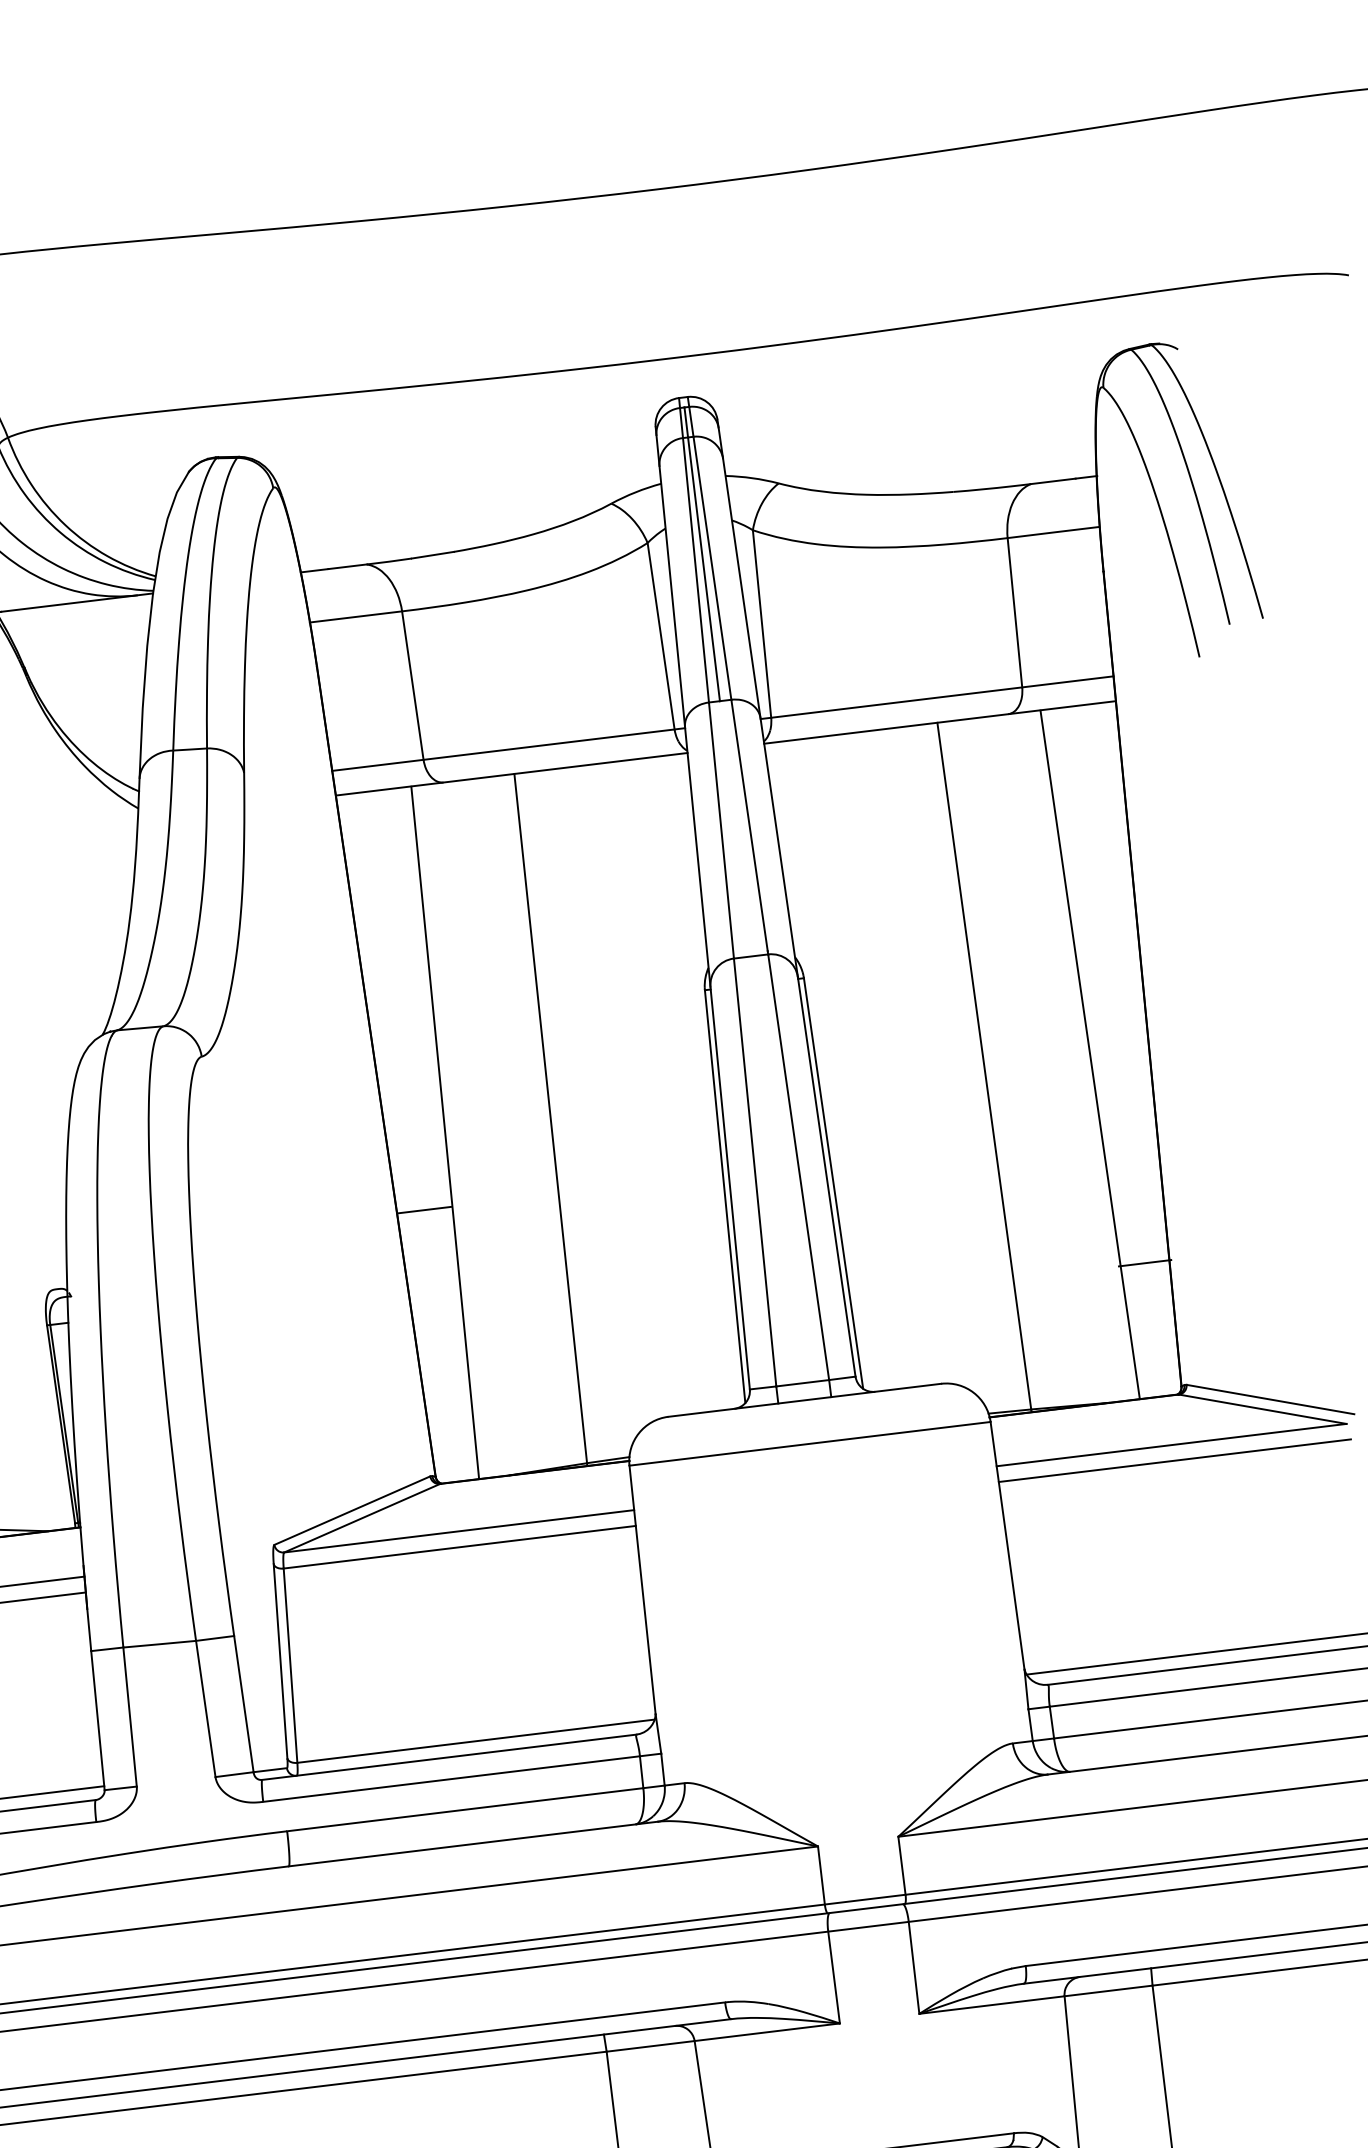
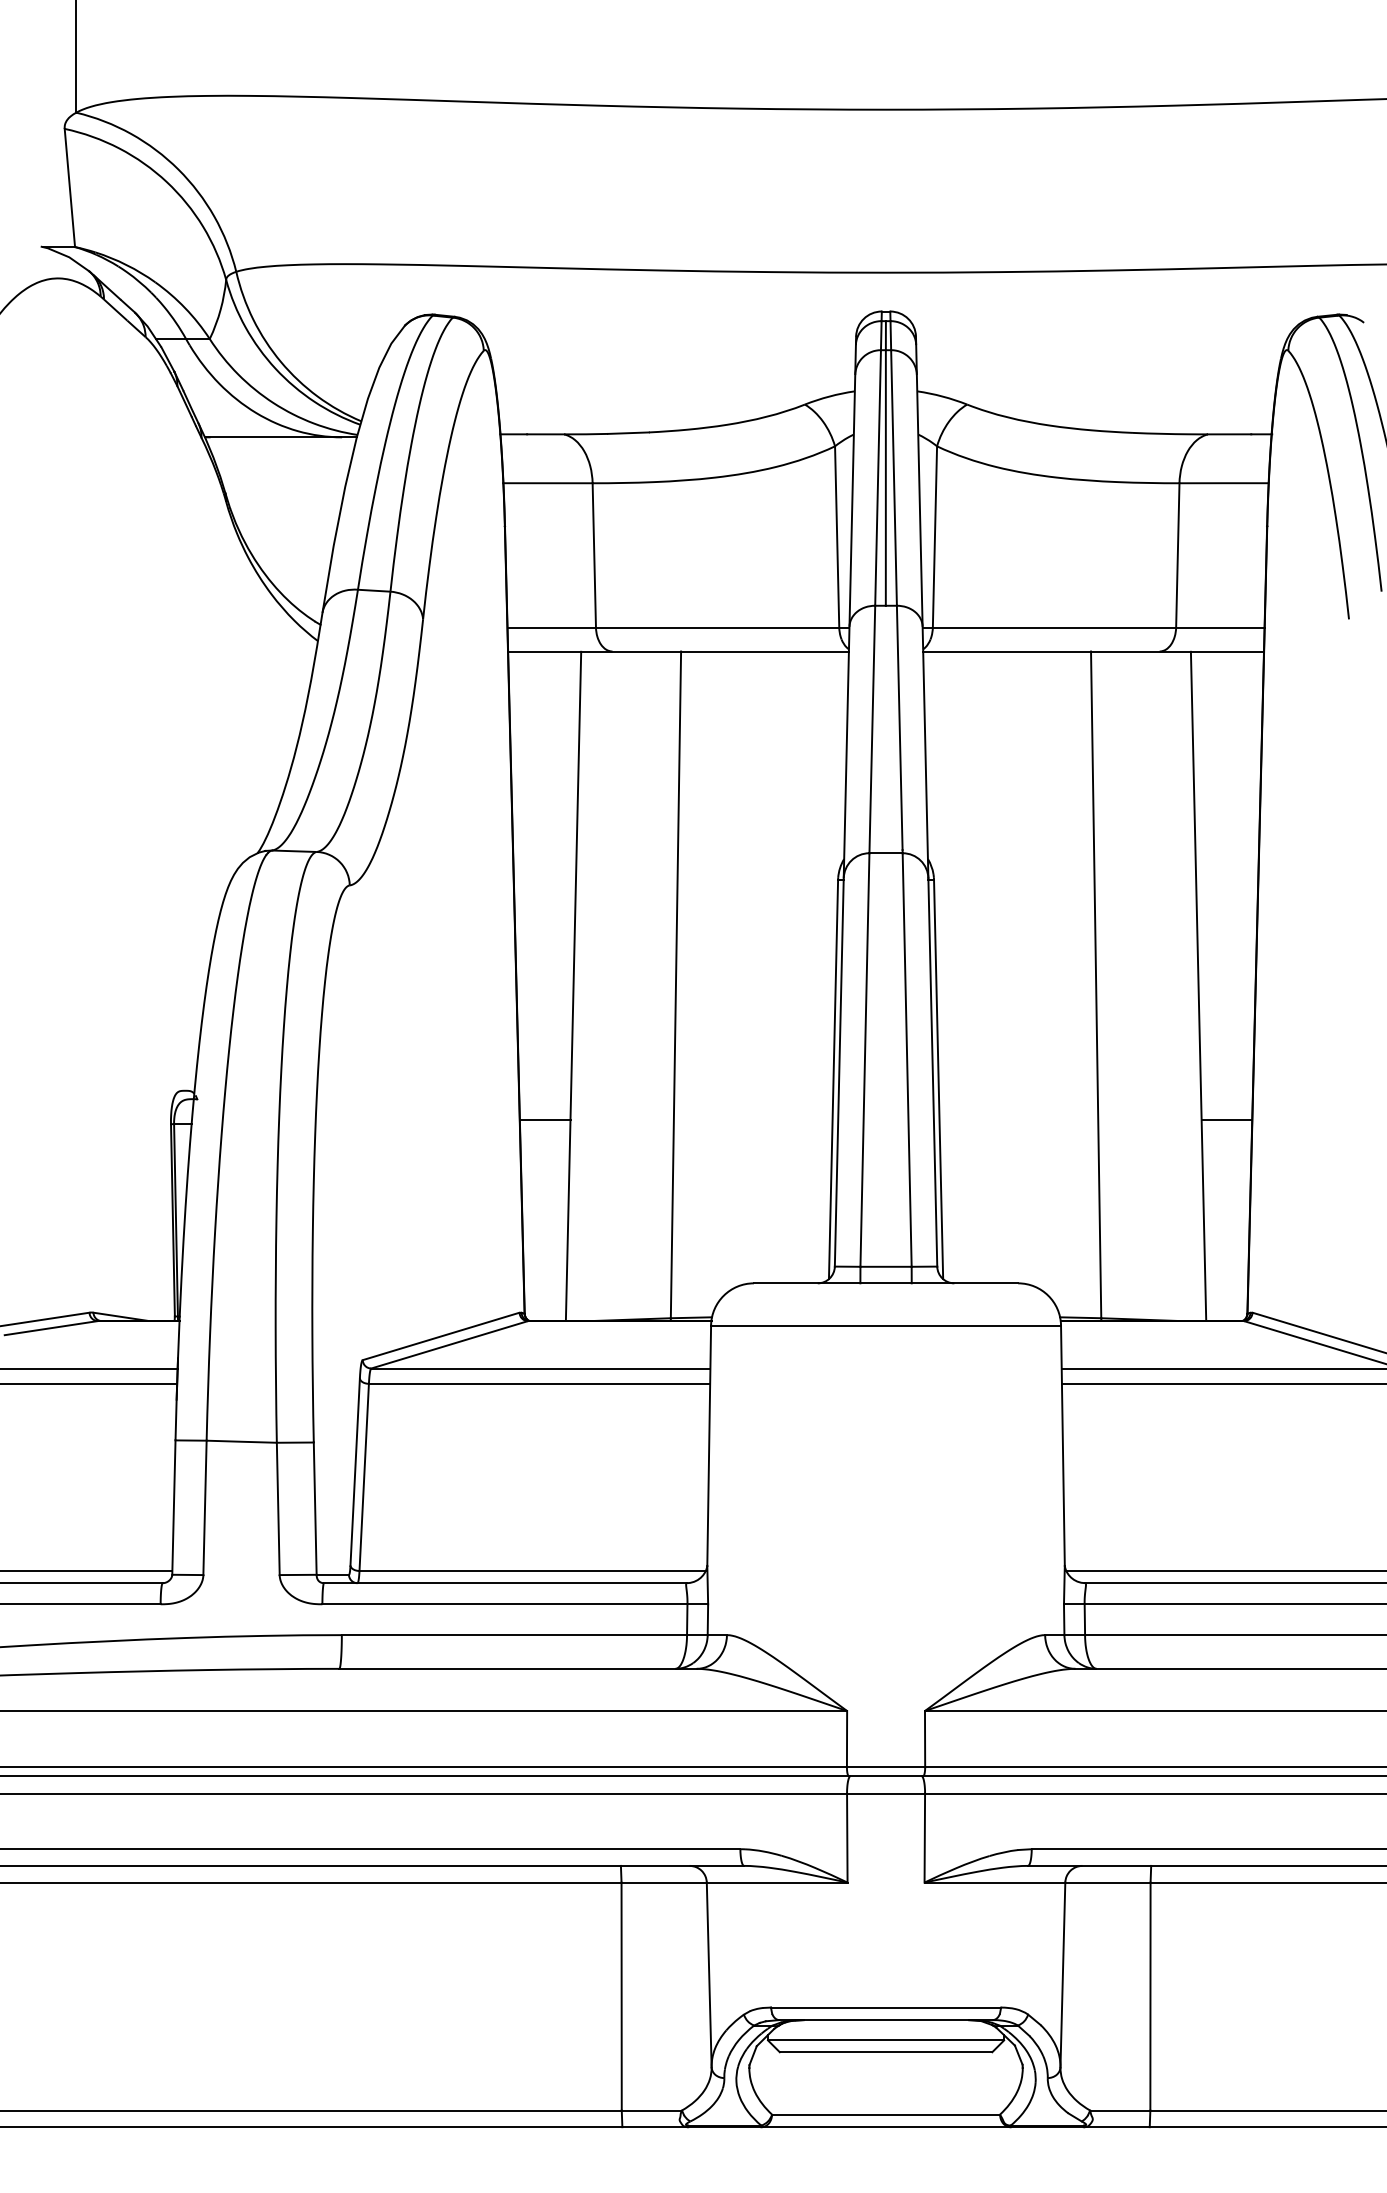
line: (424, 1209) -> (544, 1119), moved
line: (1144, 1263) -> (1226, 1119), moved

